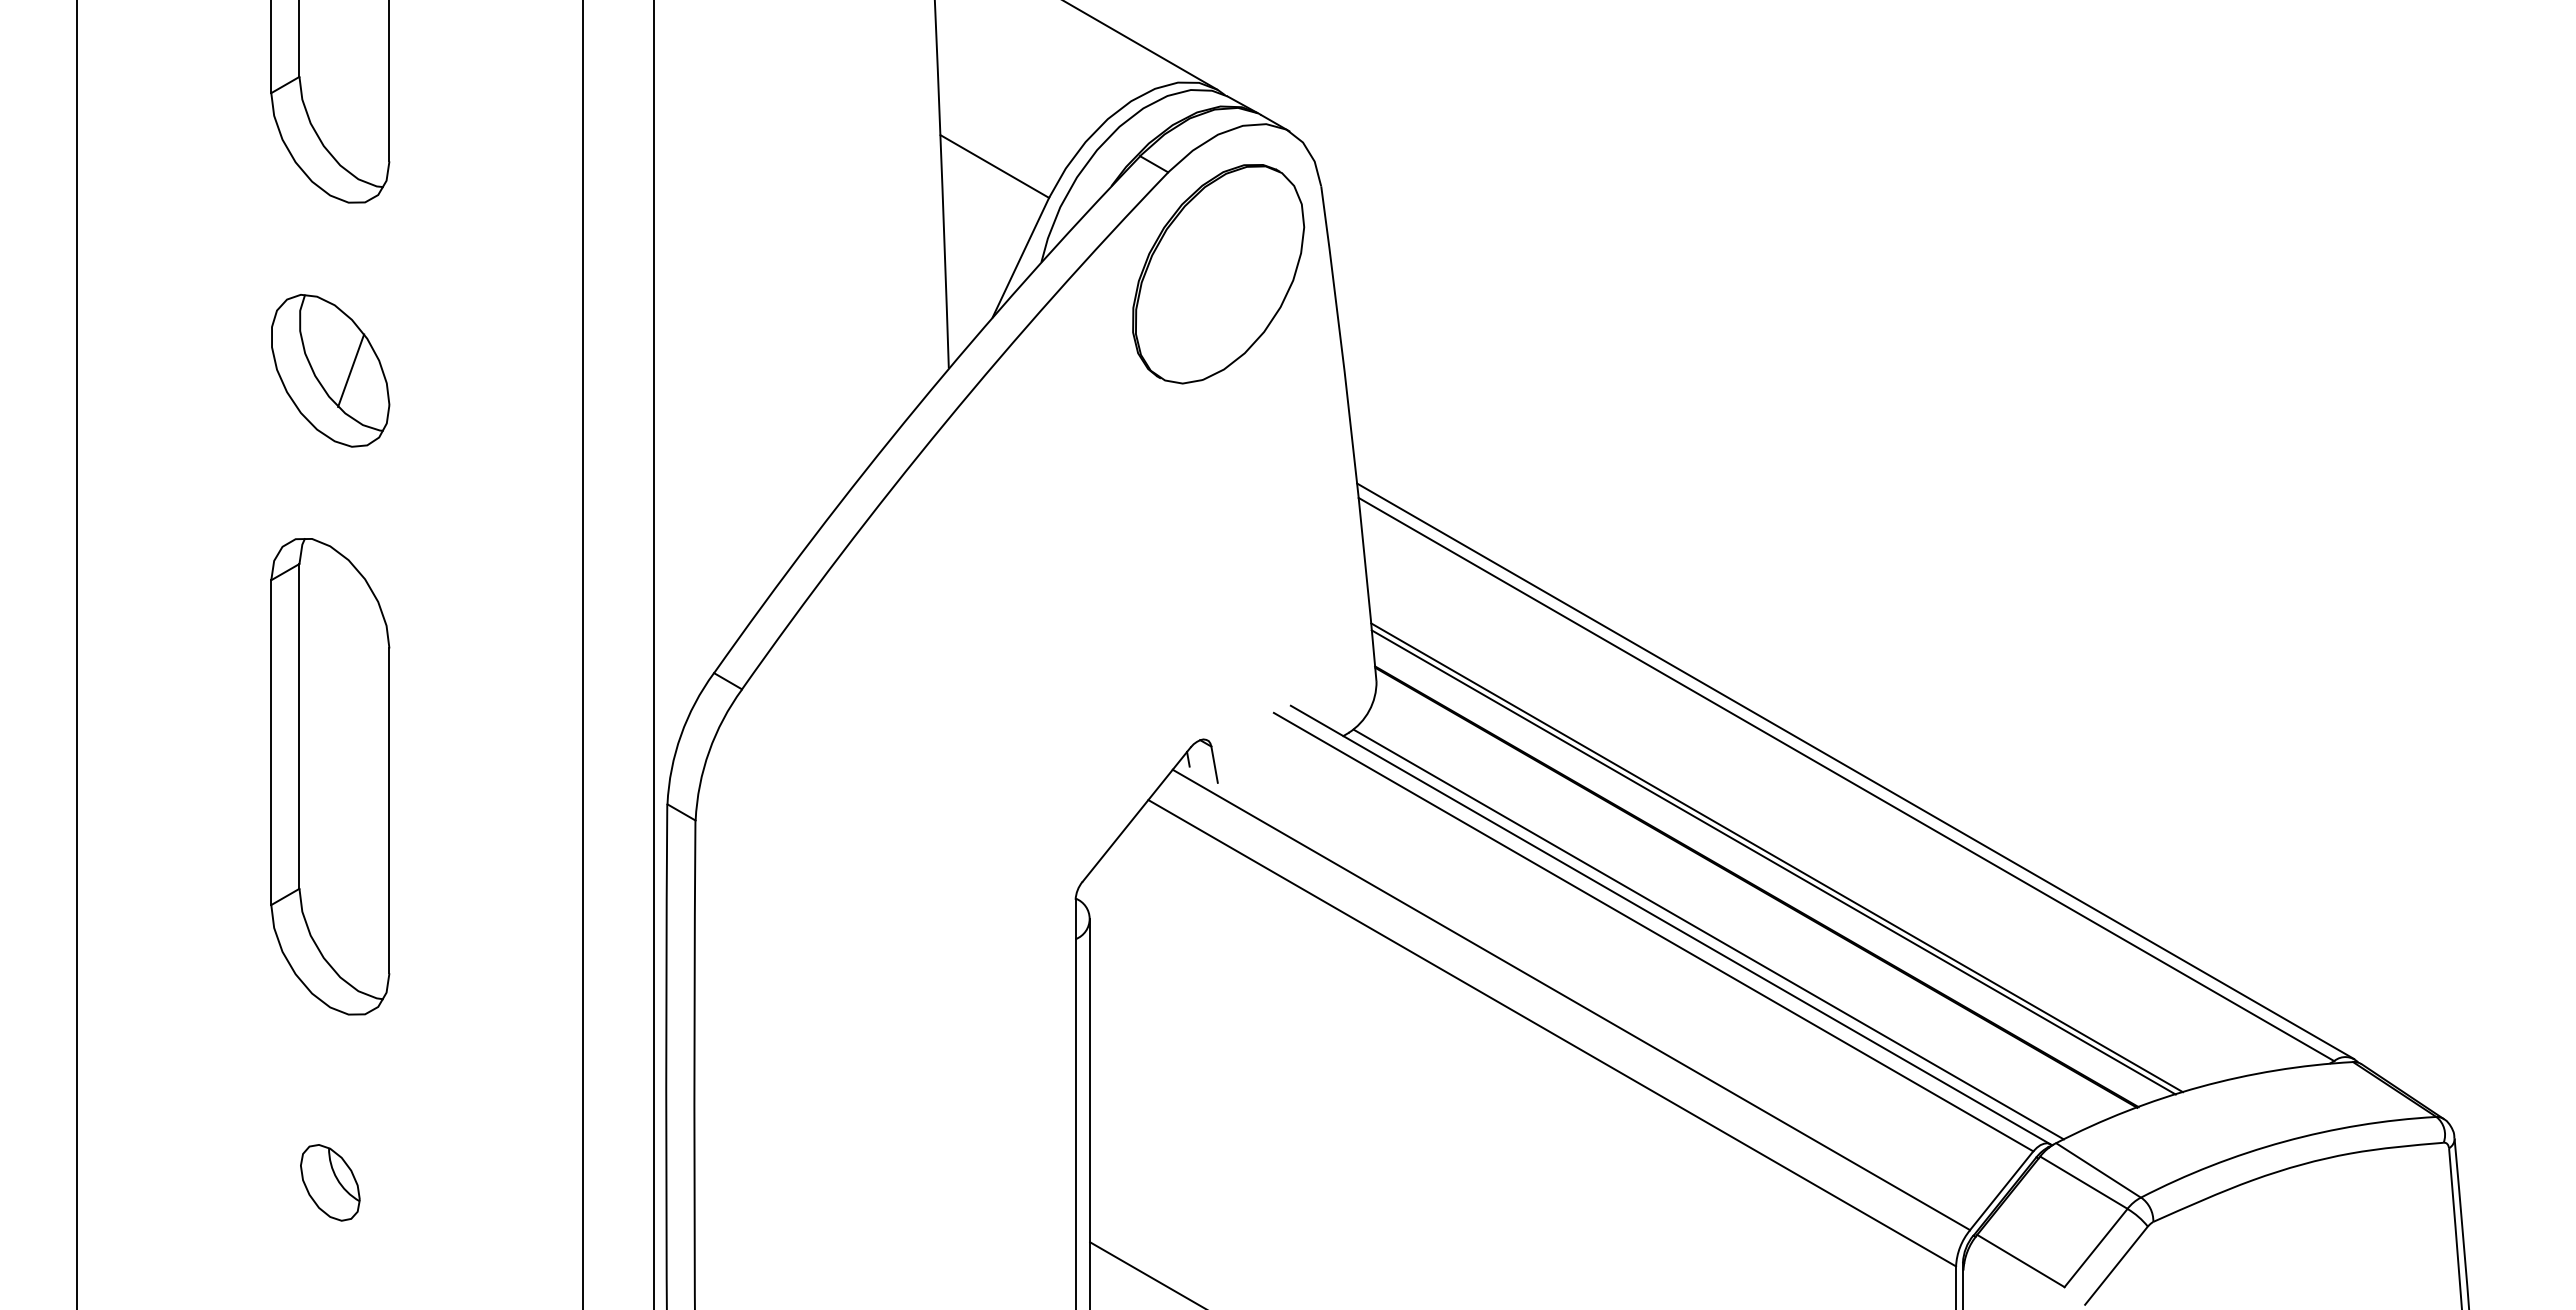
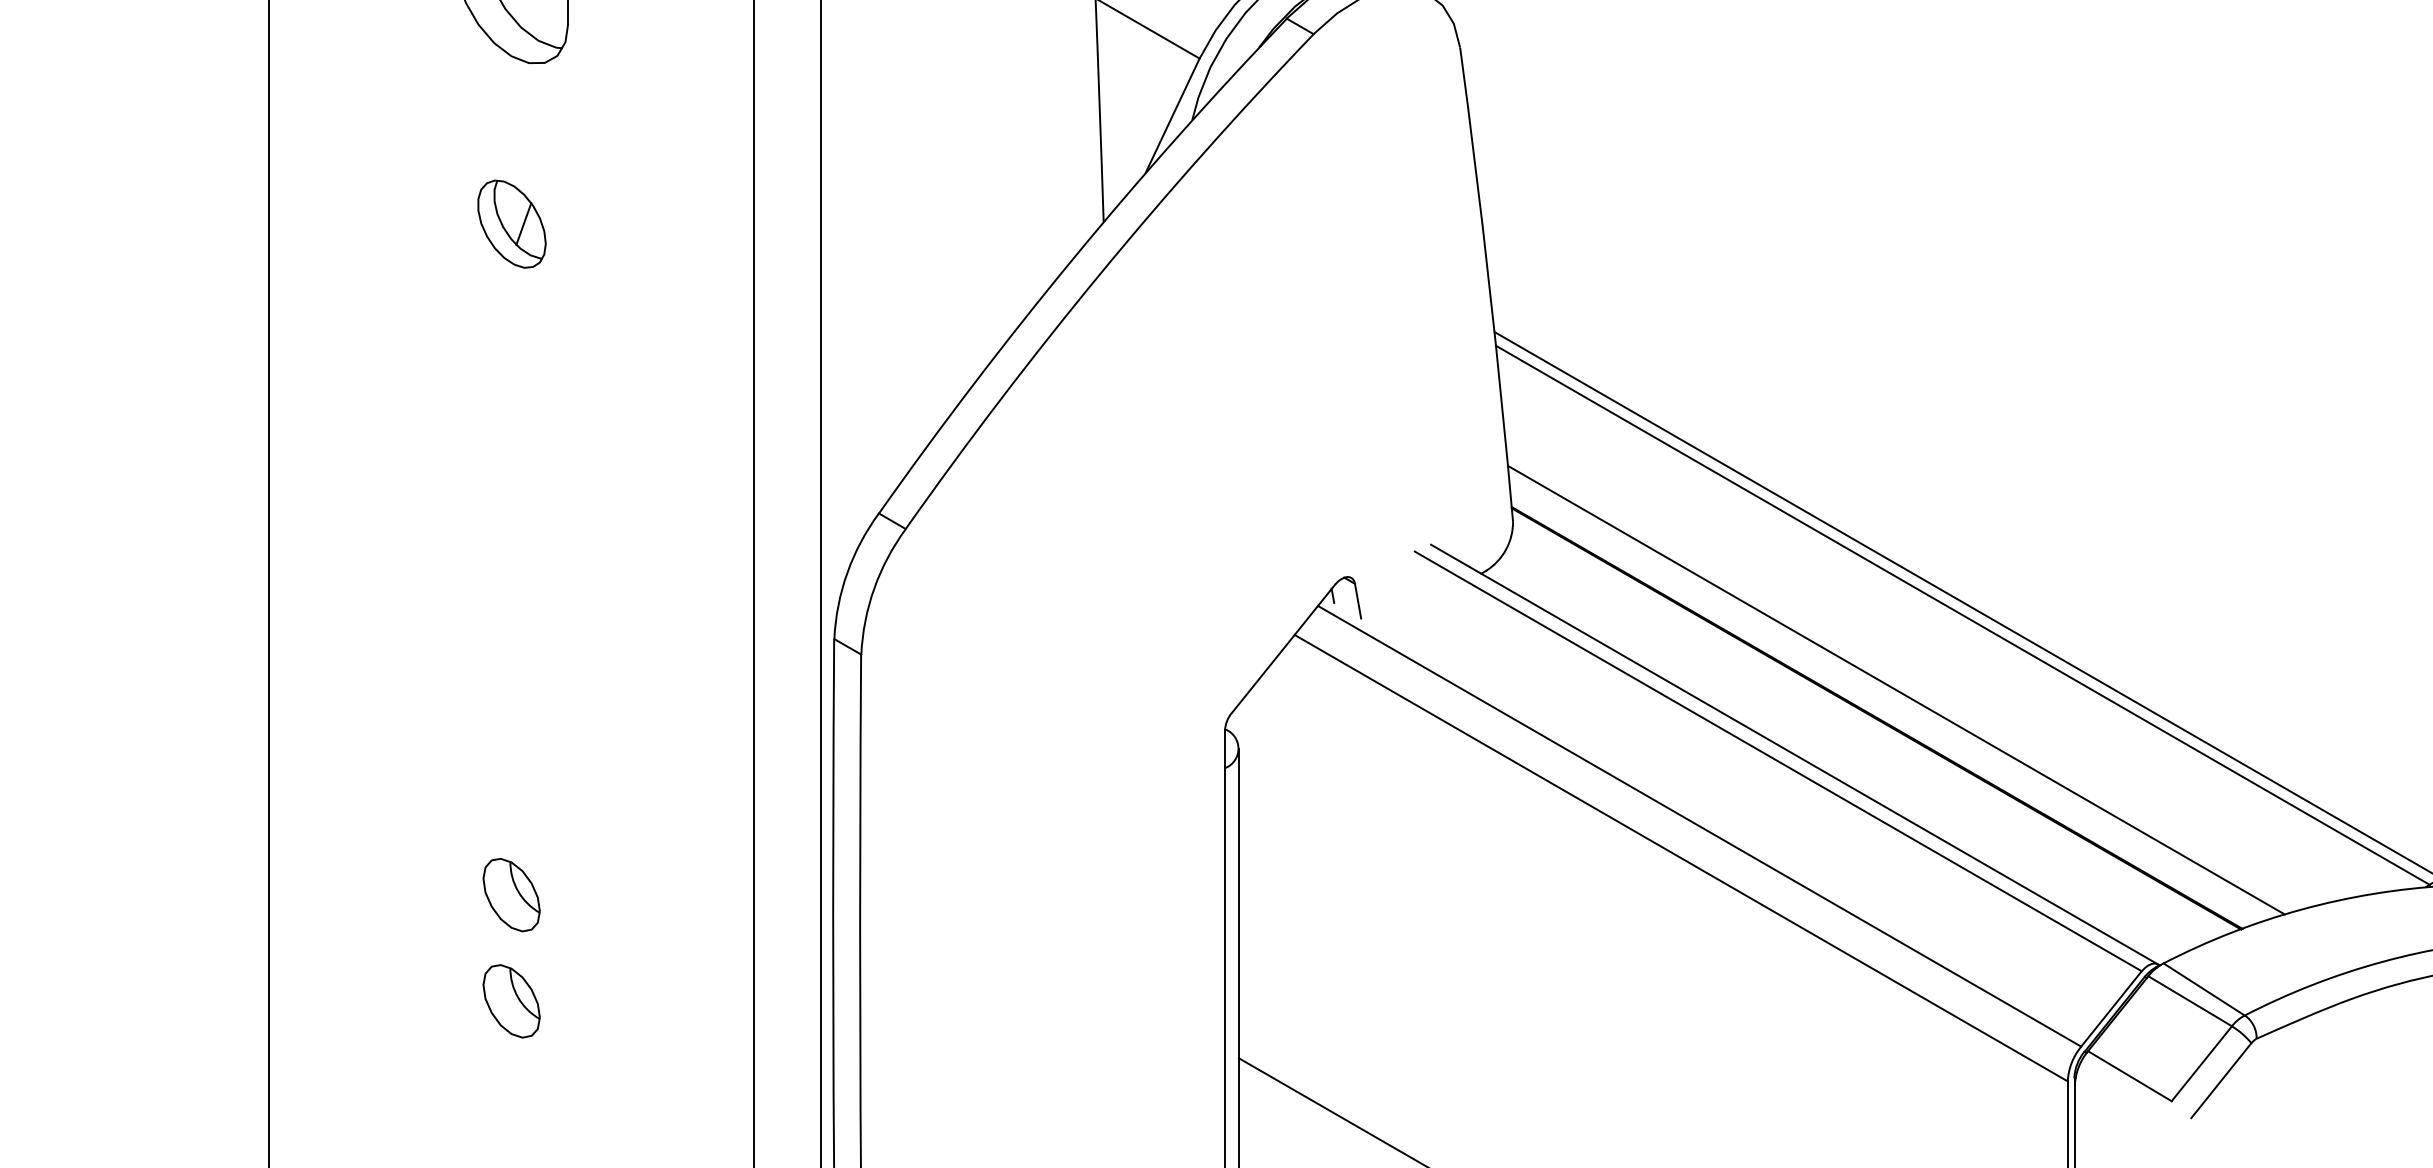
part: (1218, 274) -> (1361, 131), removed
part: (330, 370) -> (511, 223), size x0.6
part: (330, 776) -> (511, 612), removed
line: (1773, 862) -> (1893, 694), removed
line: (1708, 934) -> (1830, 763), removed
part: (330, 1071) -> (511, 894), added

